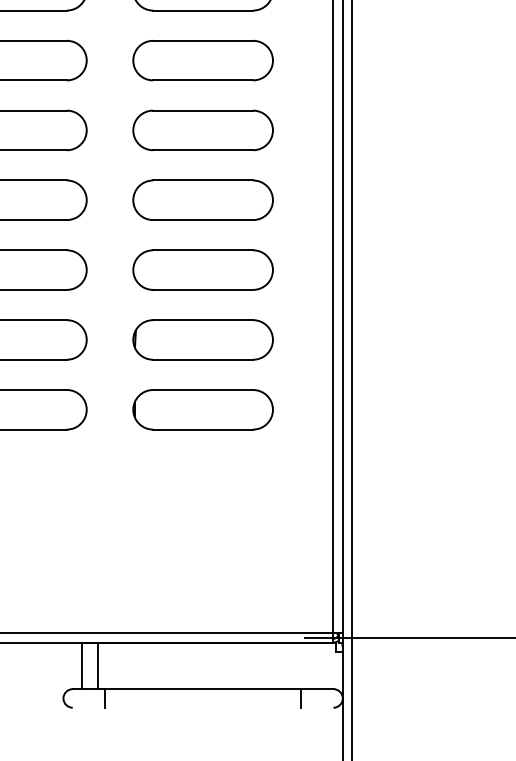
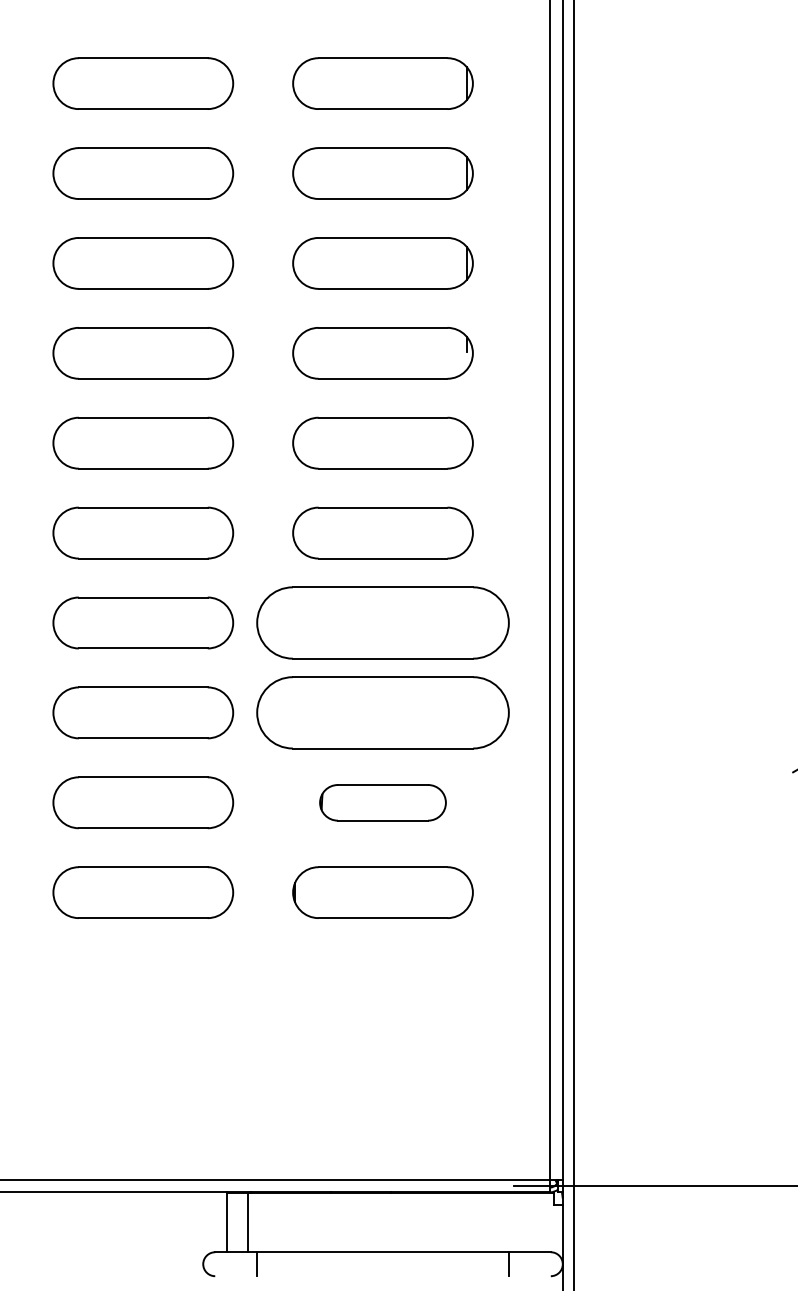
part: (202, 199) -> (382, 622), size x1.4
part: (202, 269) -> (382, 712), size x1.4
part: (202, 339) -> (382, 802), size x0.7

